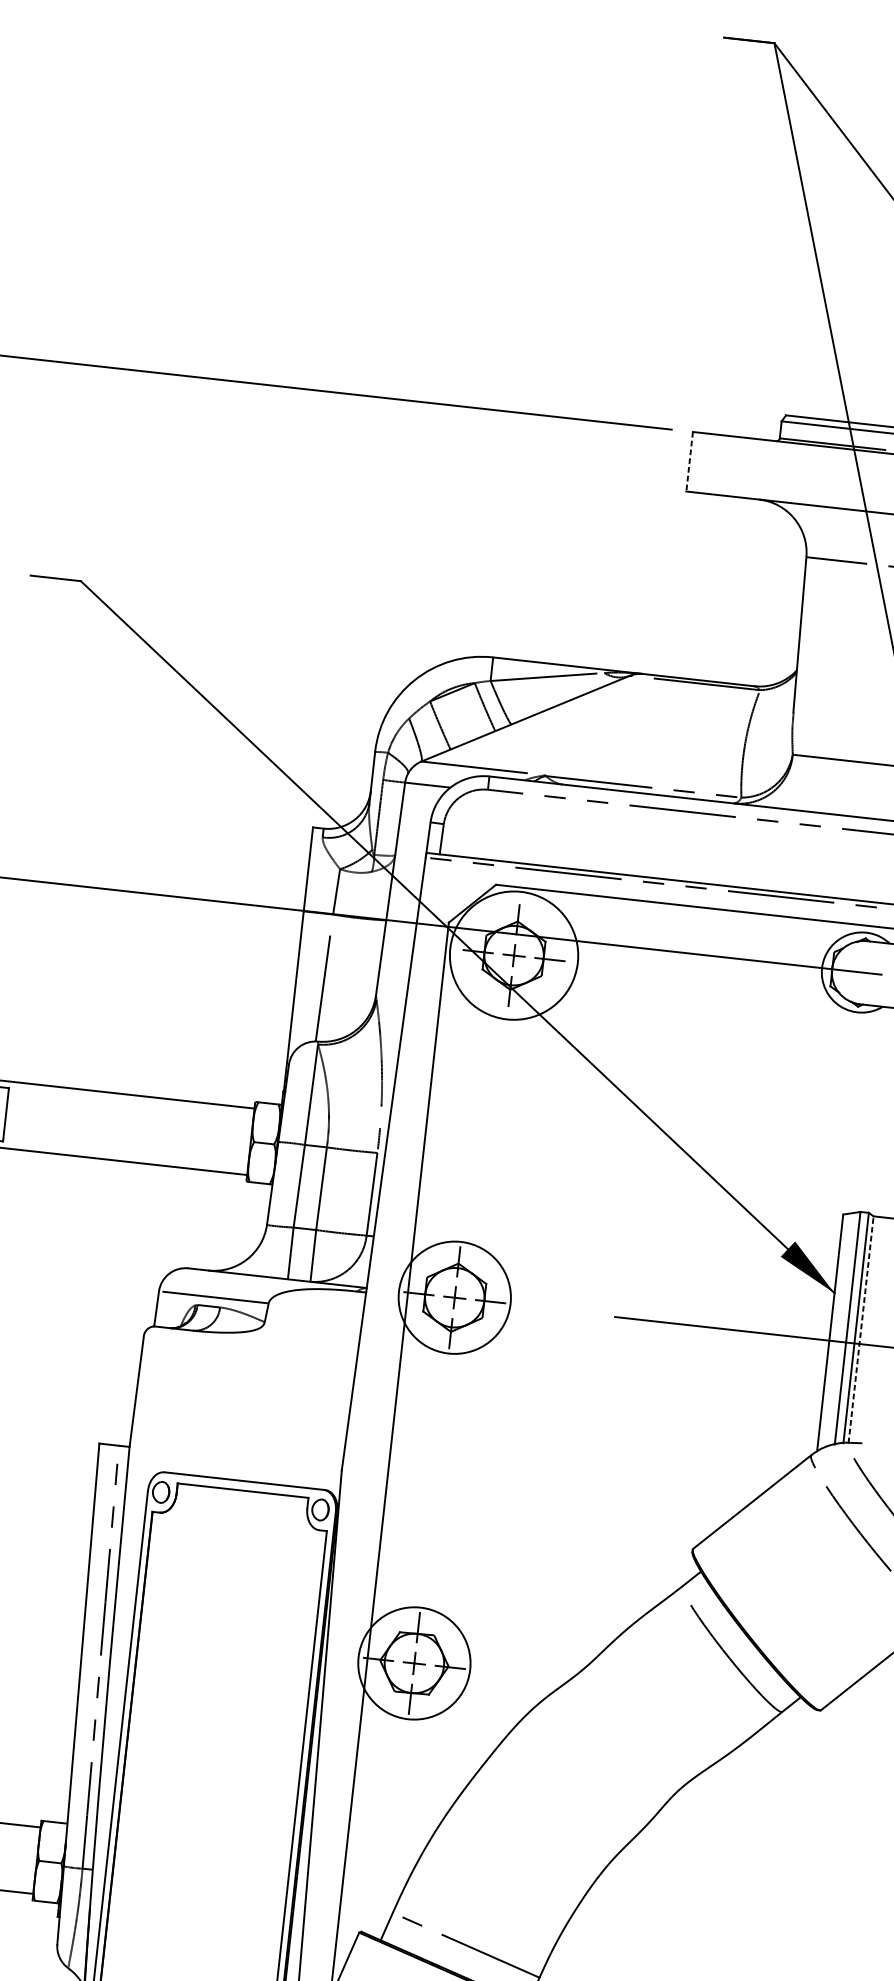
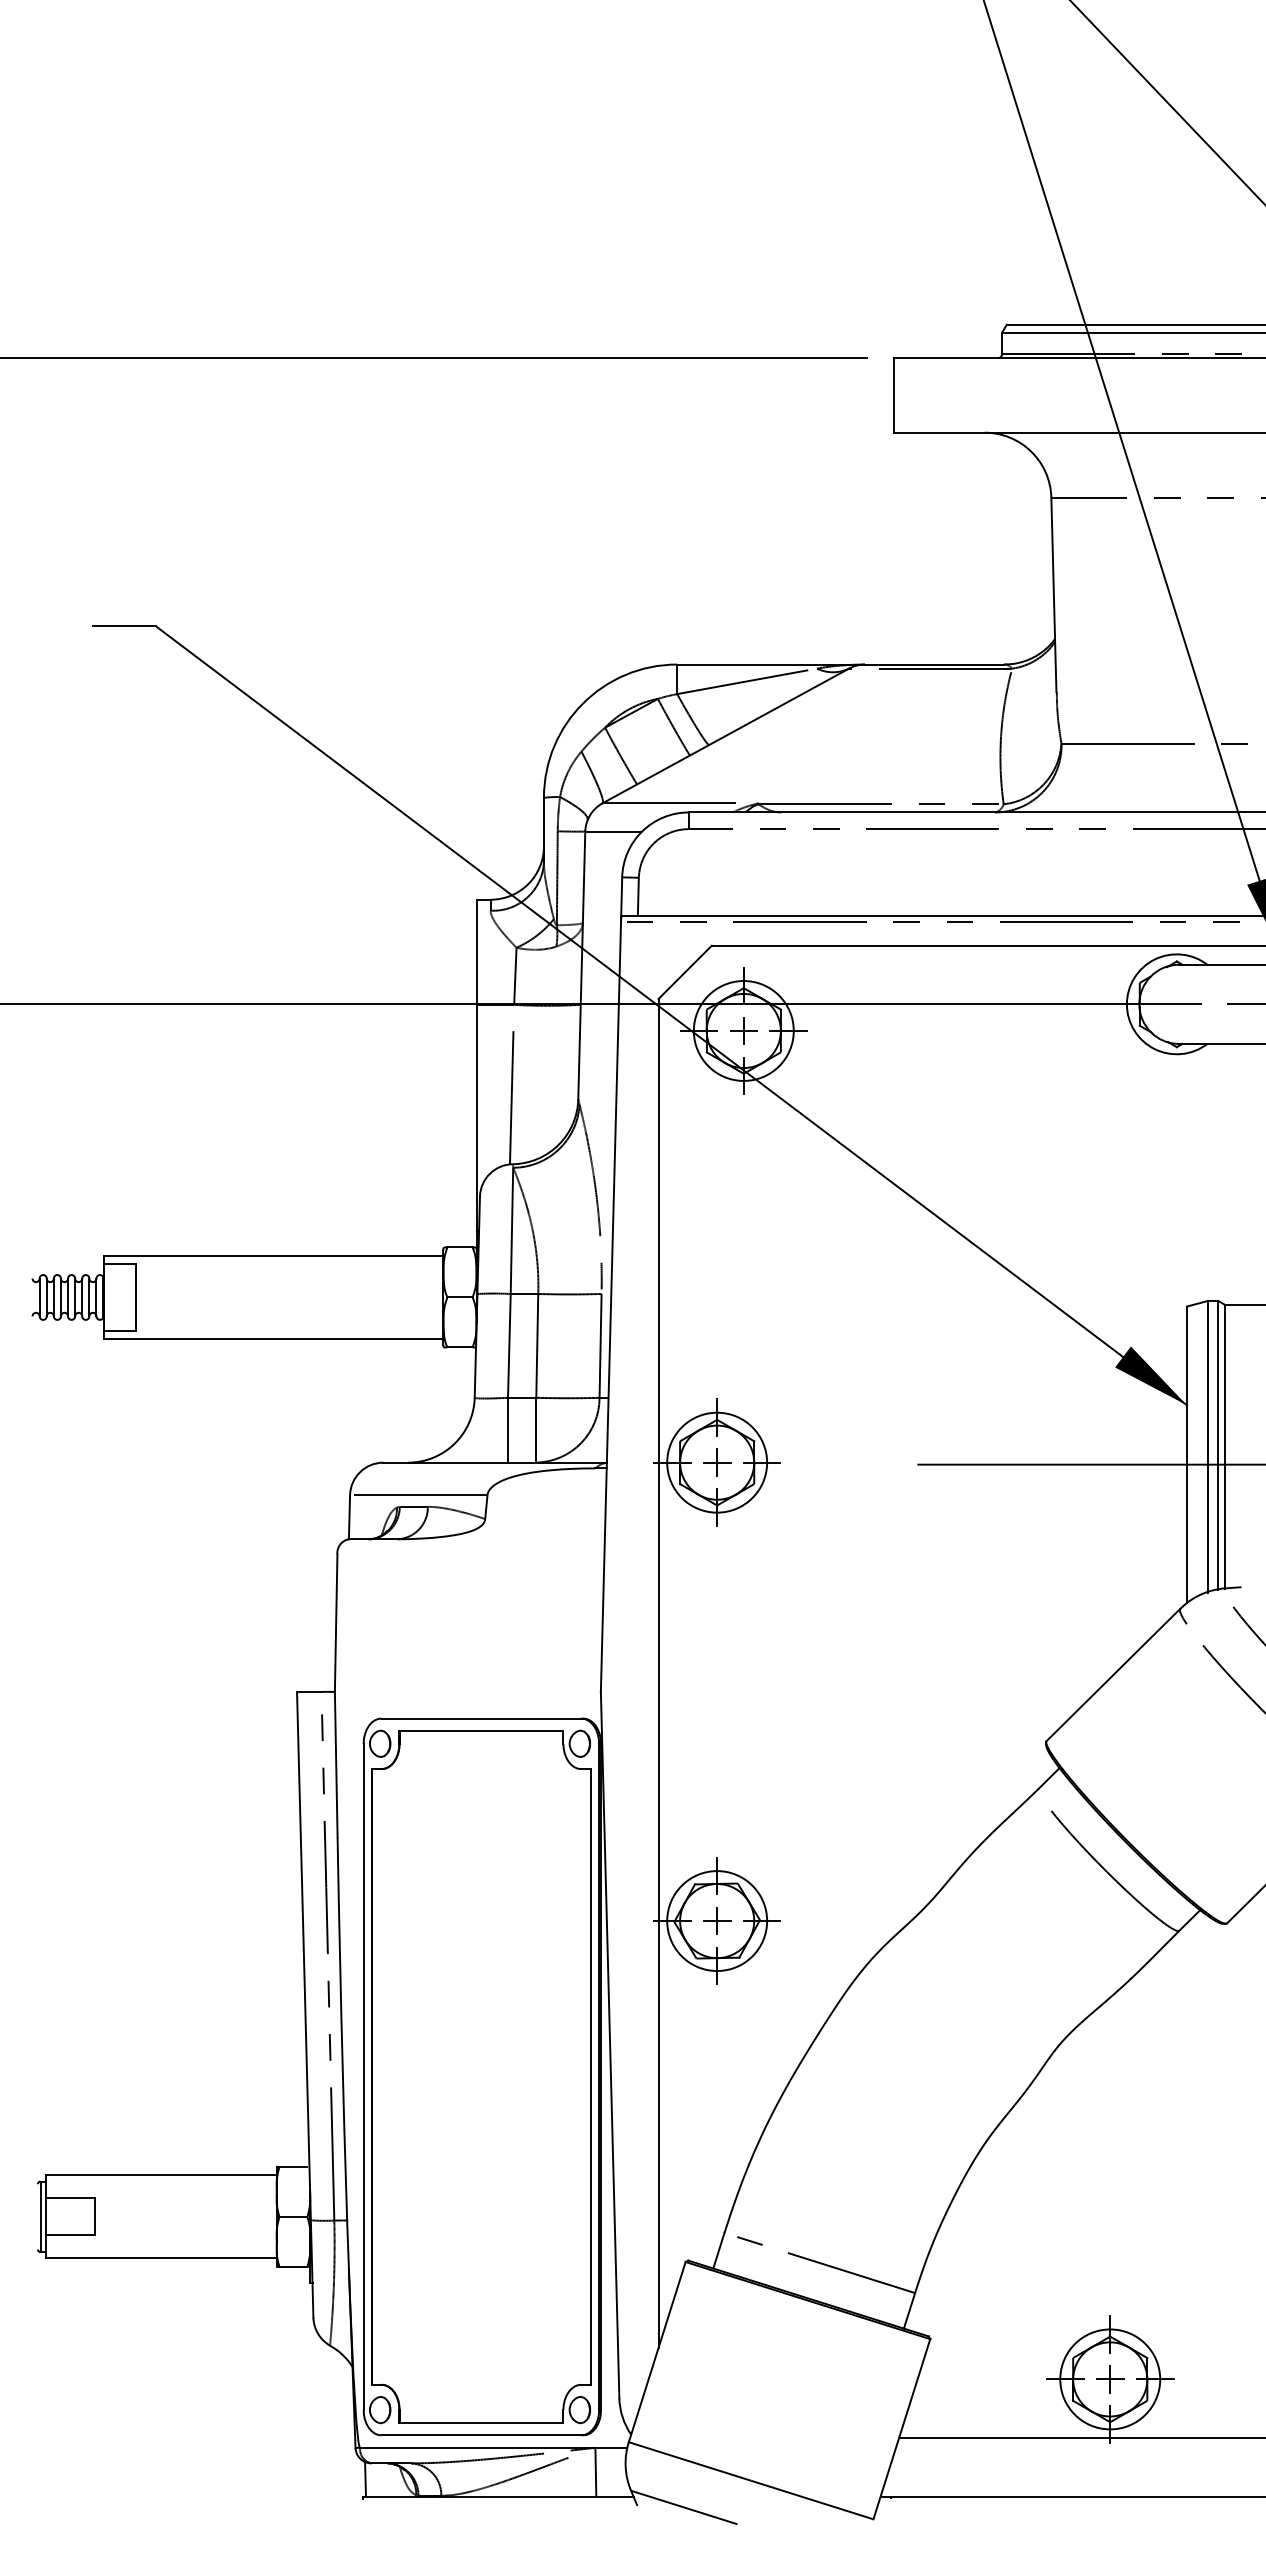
line: (689, 461) -> (893, 395), dashed -> solid
circle: (513, 955) -> (743, 1030), size x0.62
circle: (455, 1297) -> (717, 1462), size x0.71
line: (860, 1329) -> (1224, 1446), dashed -> solid
circle: (414, 1663) -> (717, 1921), size x0.71

